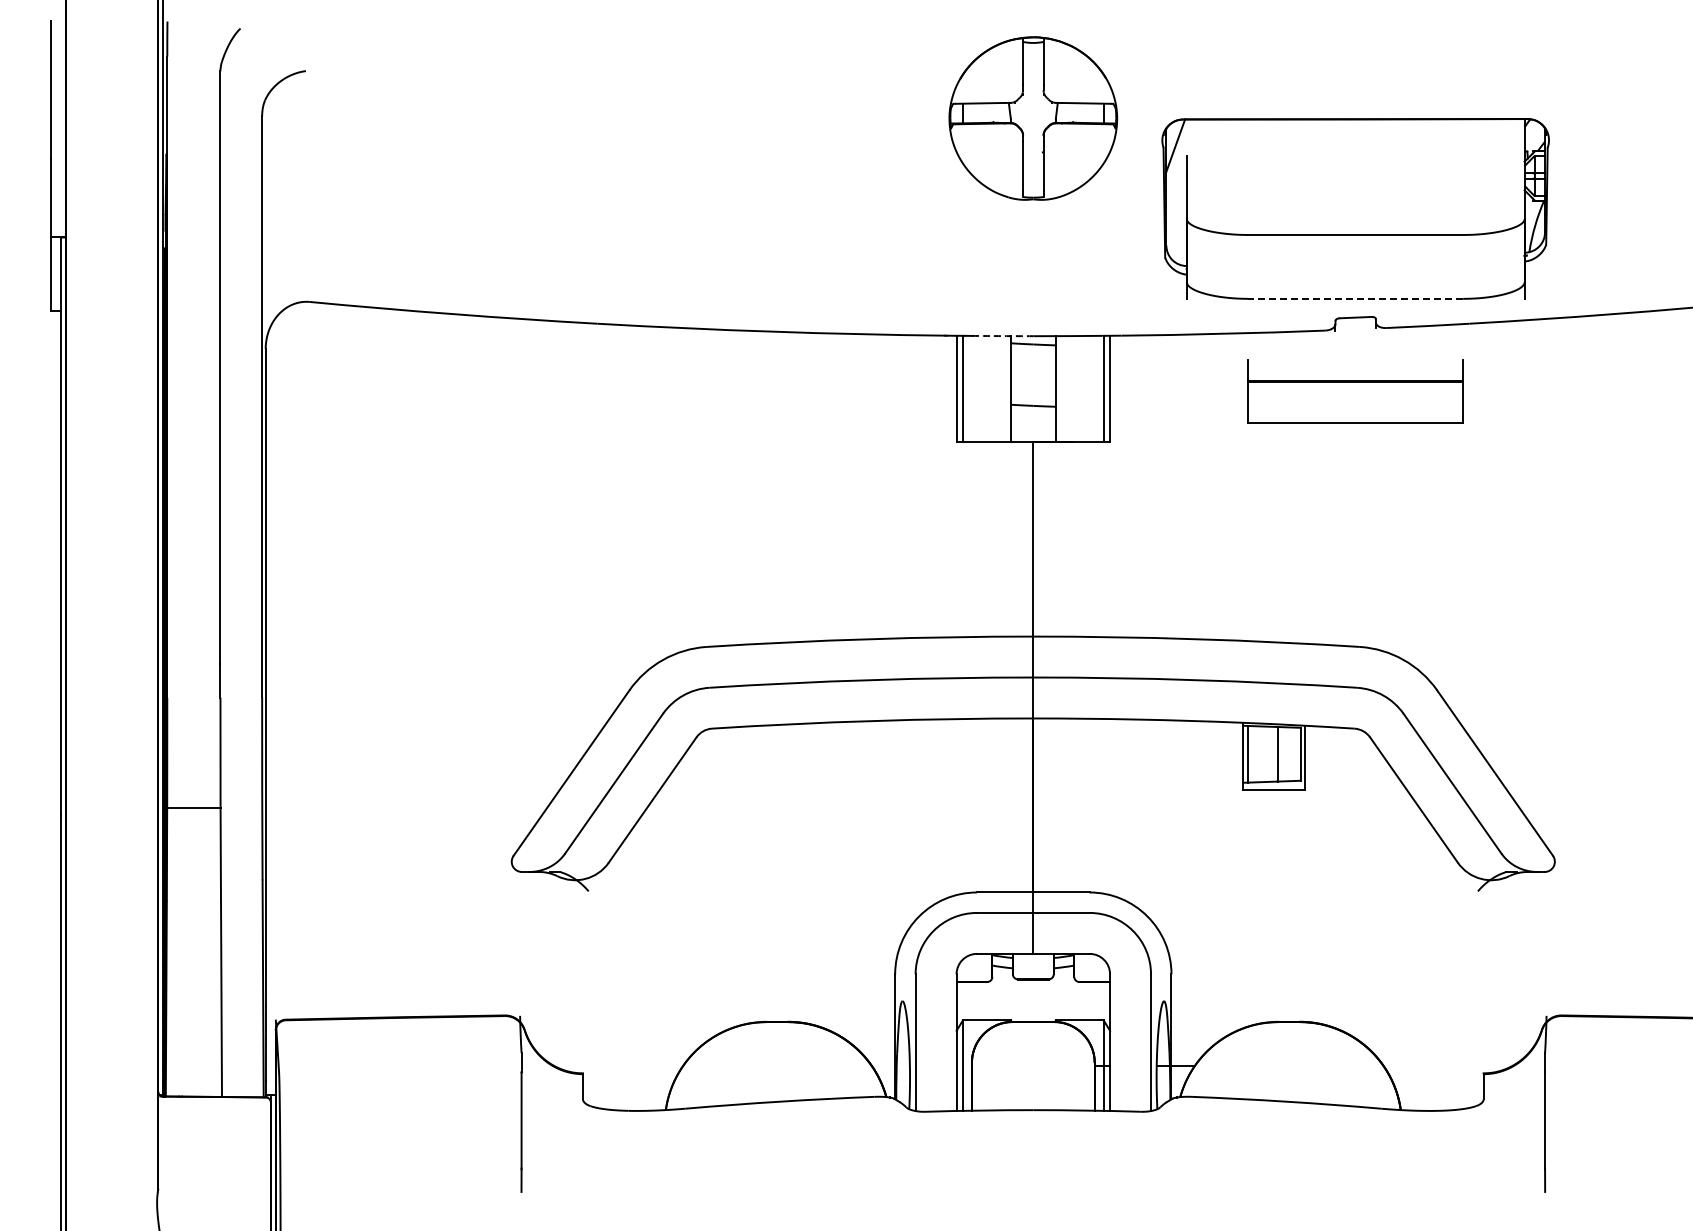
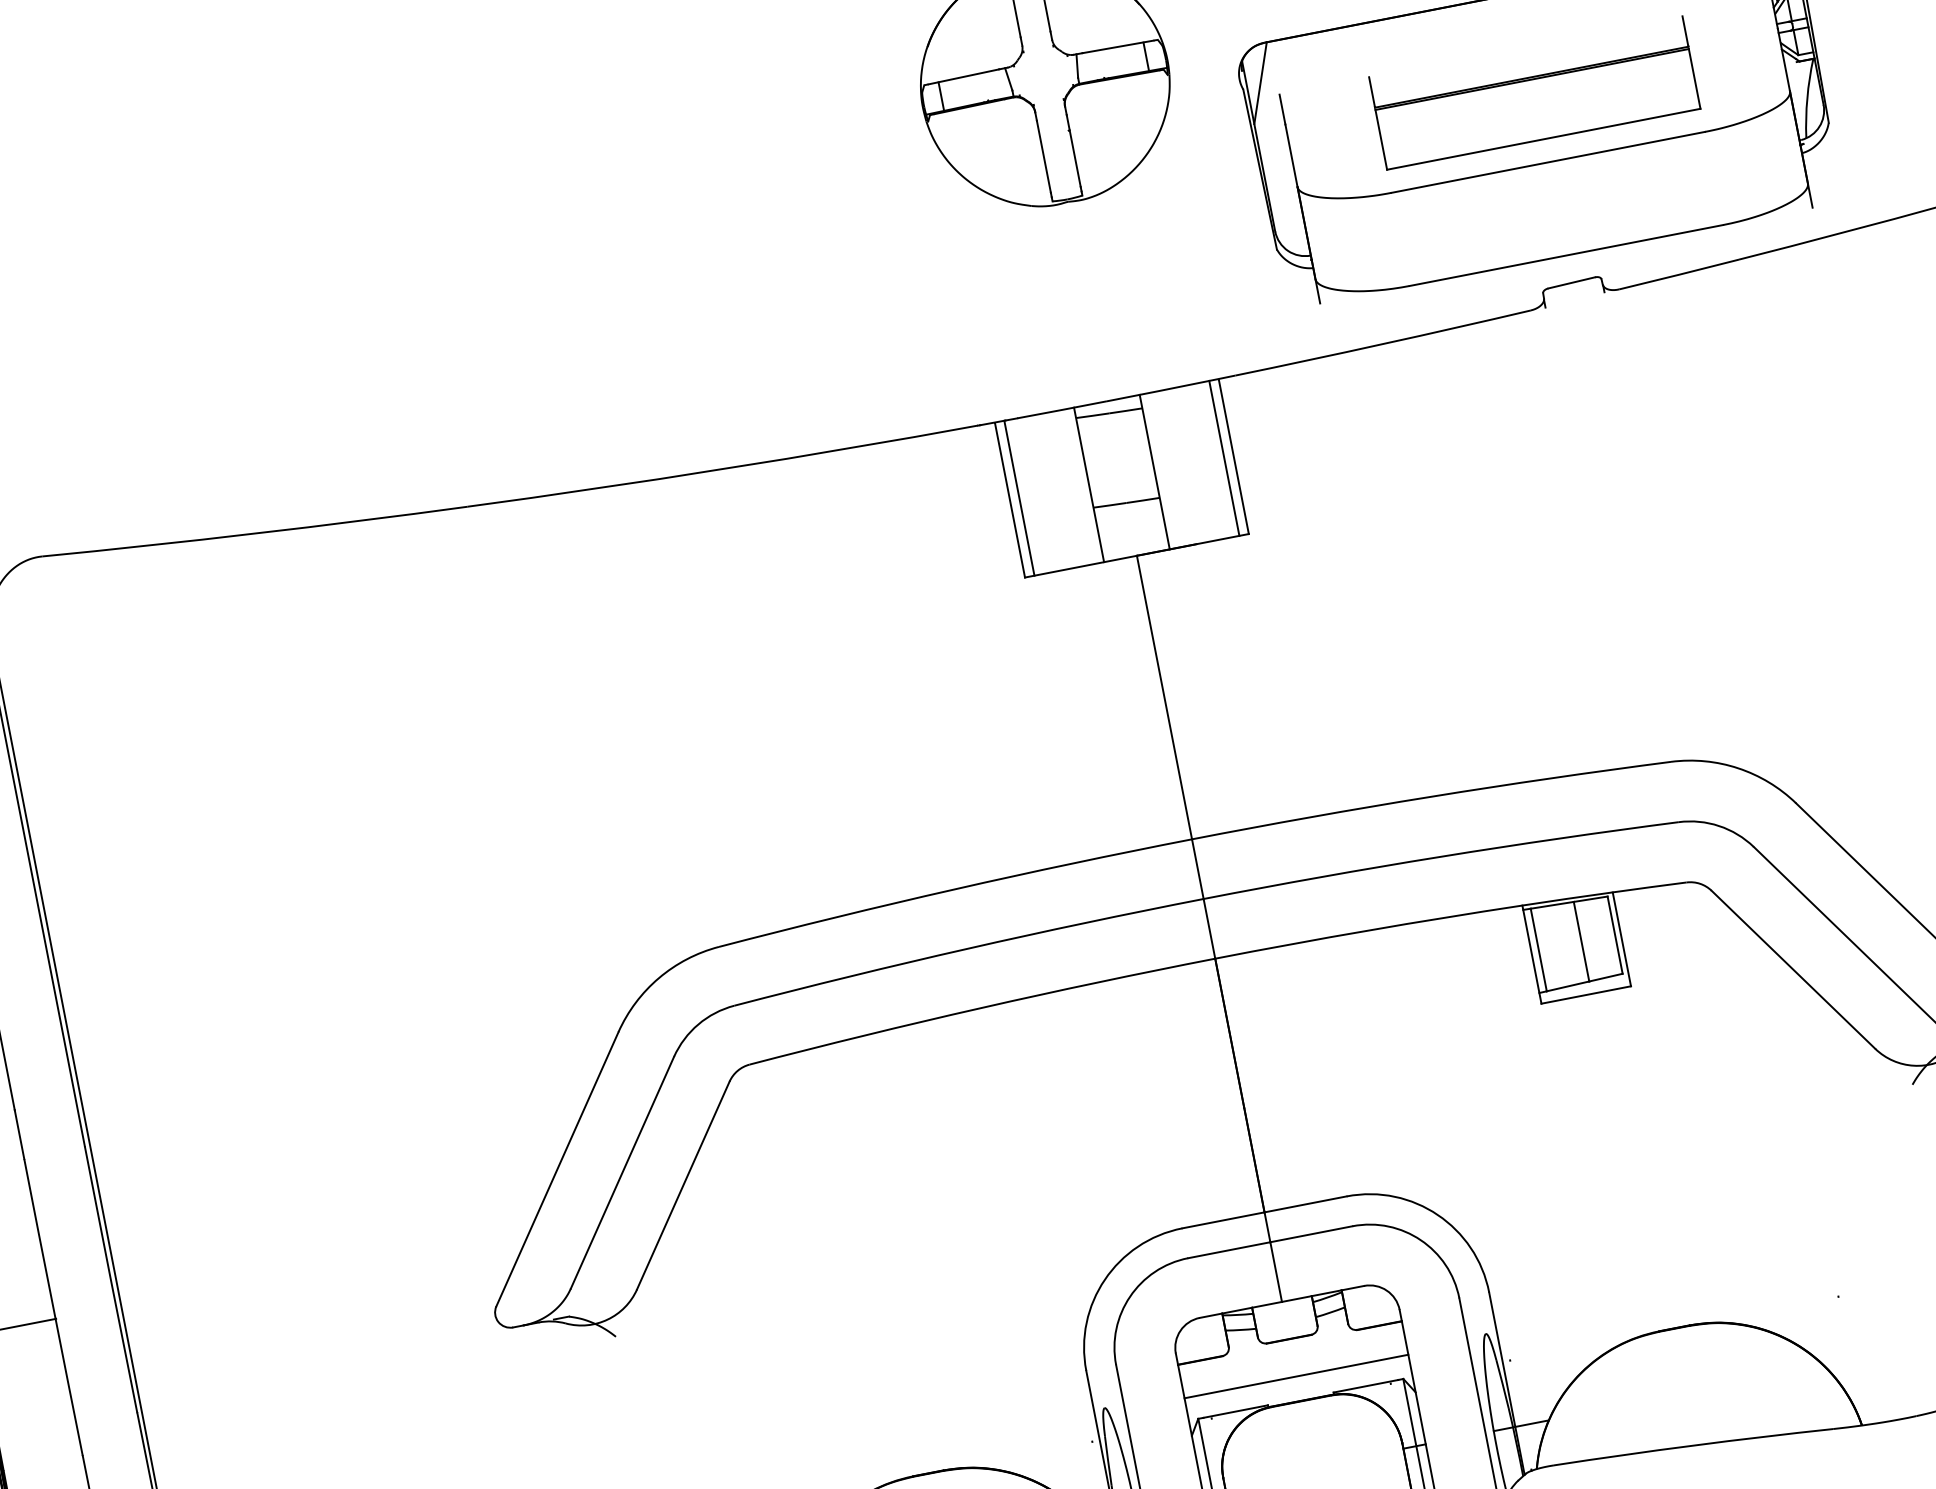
line: (1355, 298) -> (1565, 255), dashed -> solid
arc: (1002, 336) -> (1062, 410), dashed -> solid
part: (1355, 391) -> (1534, 93), moved
line: (1033, 1005) -> (1296, 1377), added

